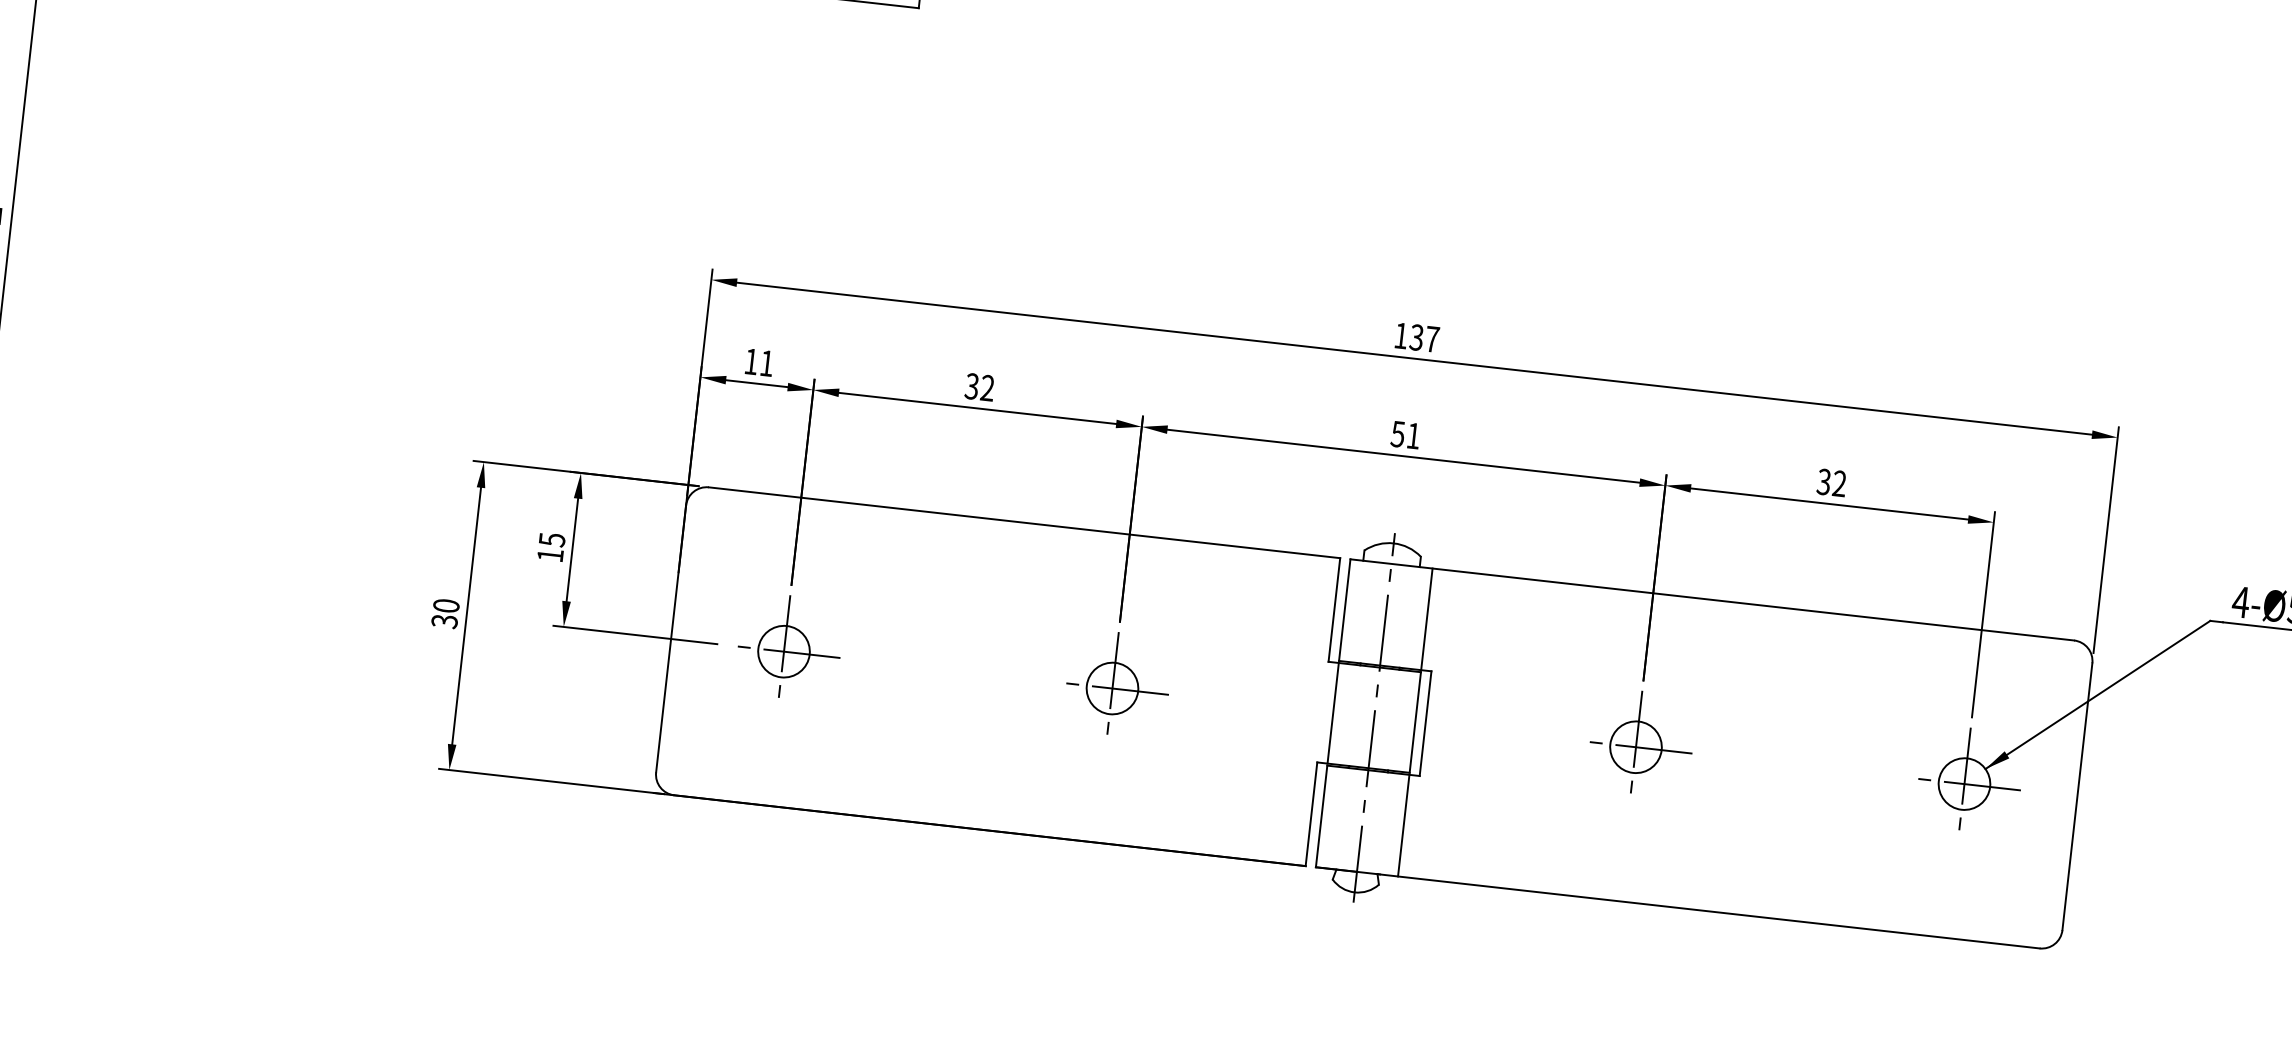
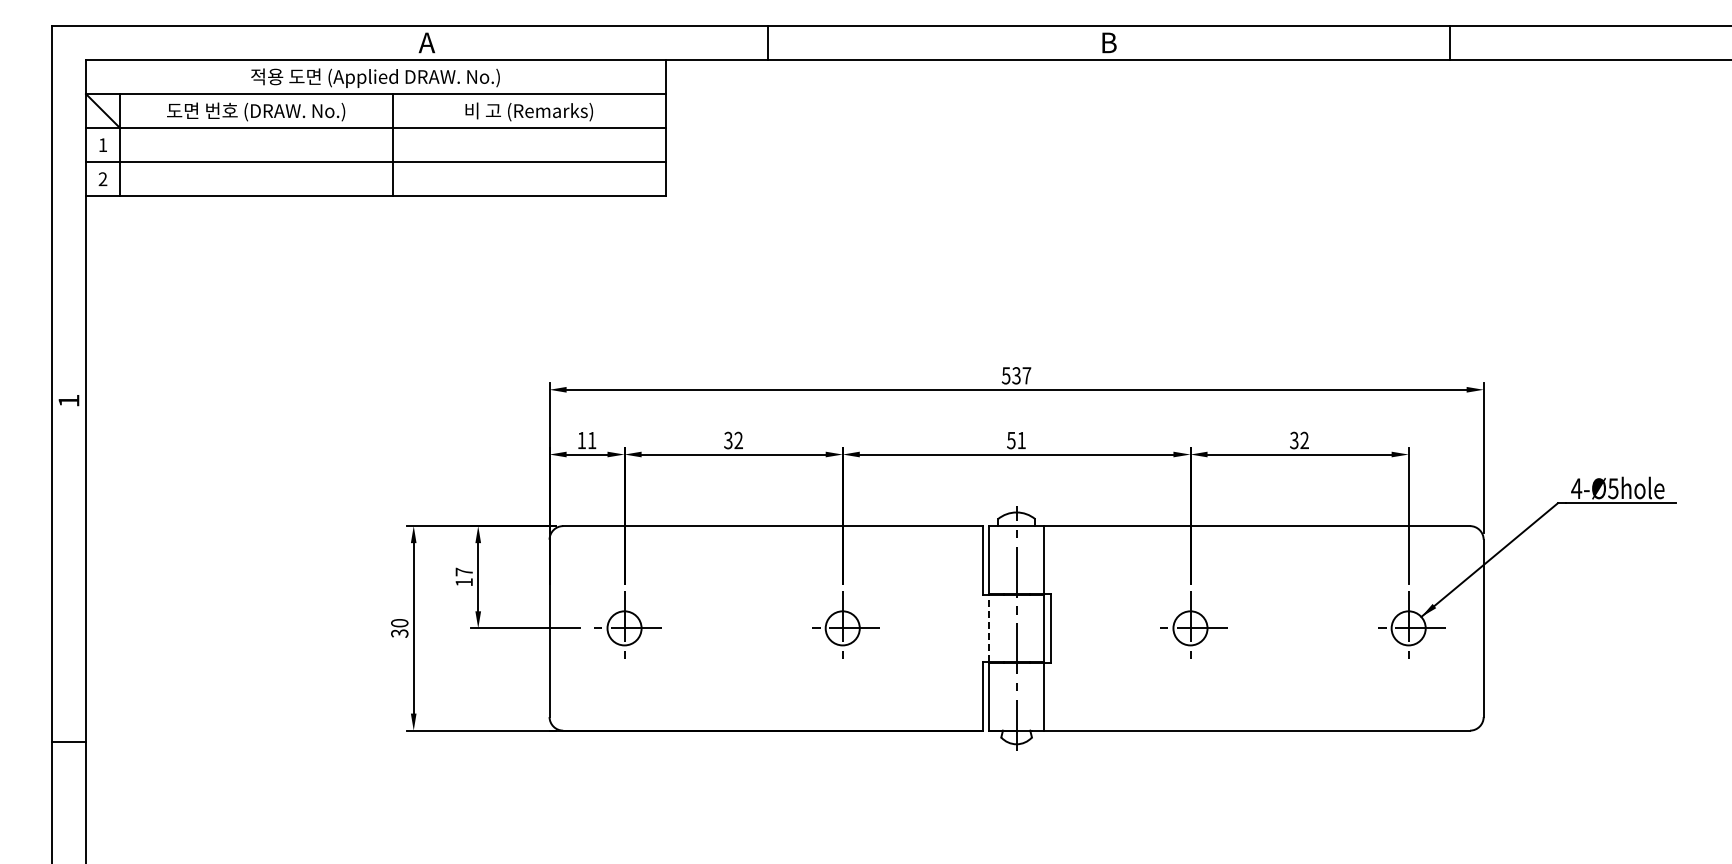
text: (1400, 335) -> (1005, 375), 137 -> 537
text: (551, 538) -> (463, 571), 15 -> 17
line: (1333, 711) -> (989, 627), solid -> dashed

